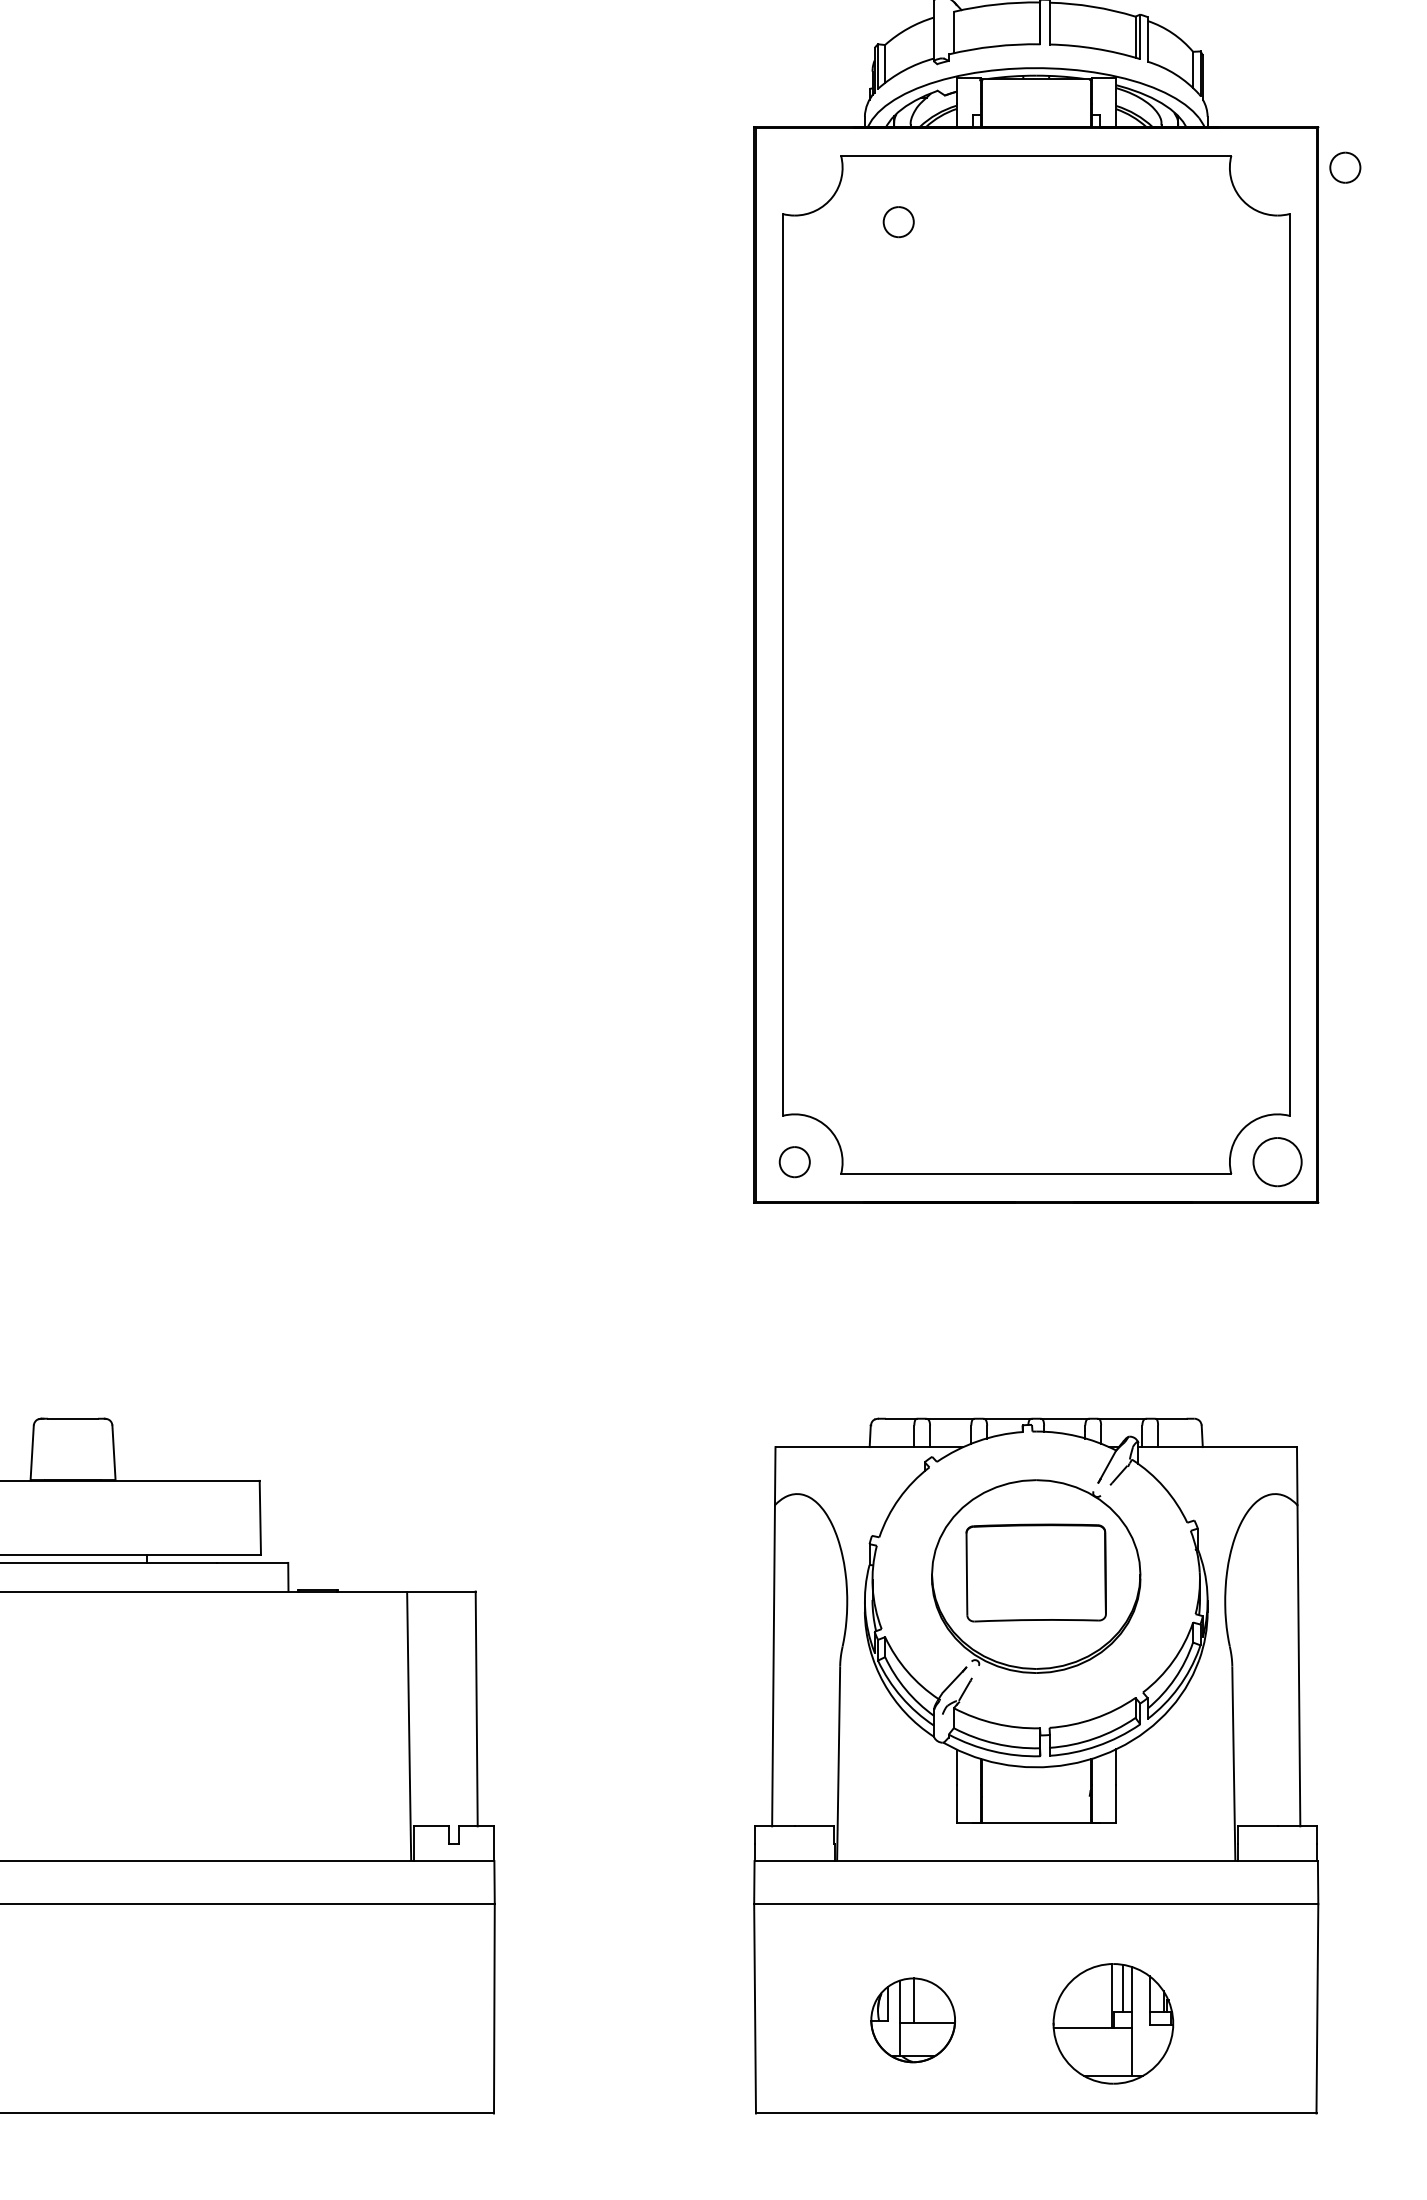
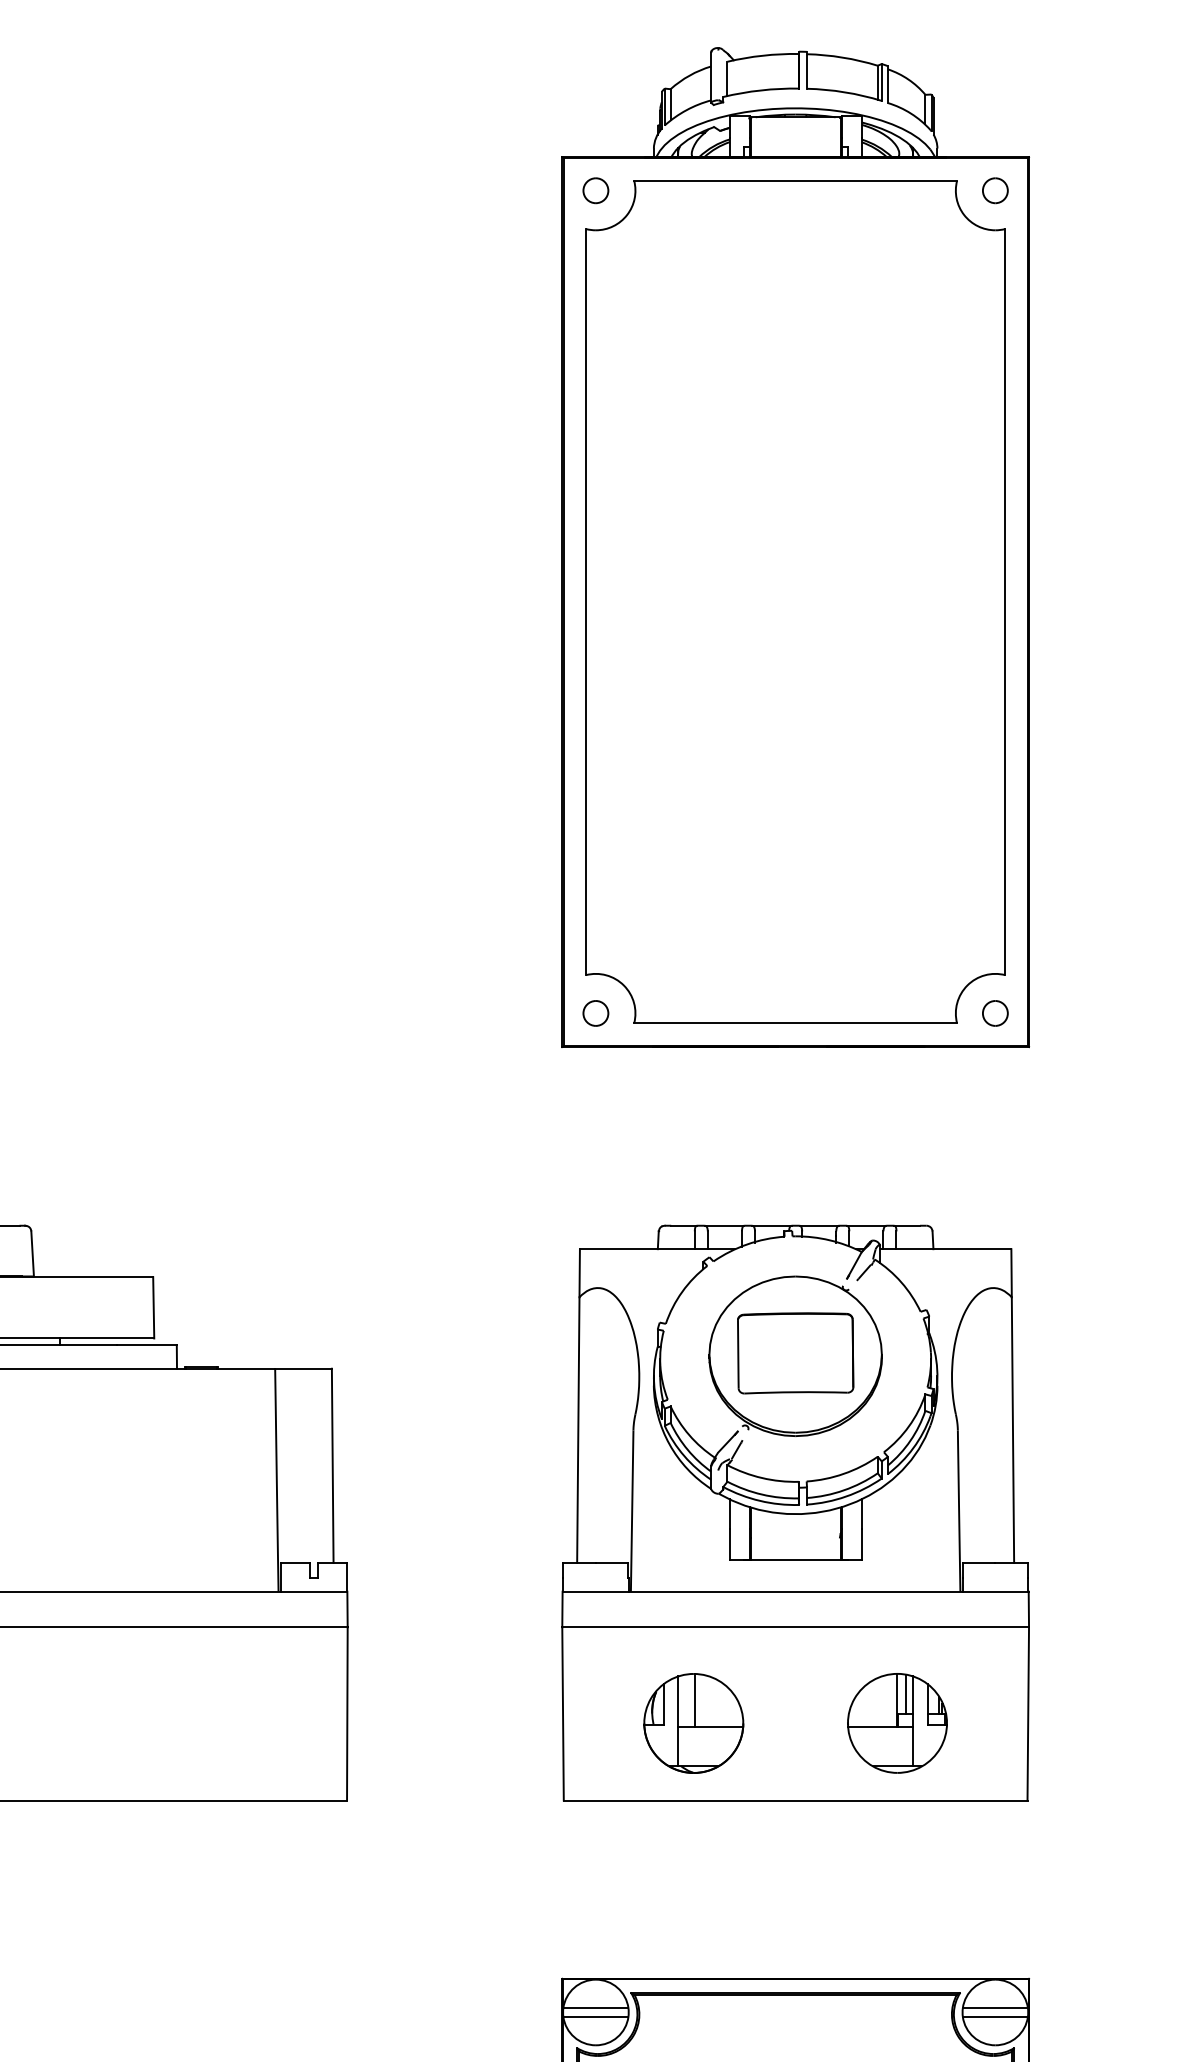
part: (1345, 167) -> (995, 190), moved
part: (898, 221) -> (595, 190), moved
part: (1277, 1162) -> (995, 1013), size x0.62
part: (912, 2020) -> (693, 1723), size x1.43
part: (1113, 2024) -> (897, 1723), moved

